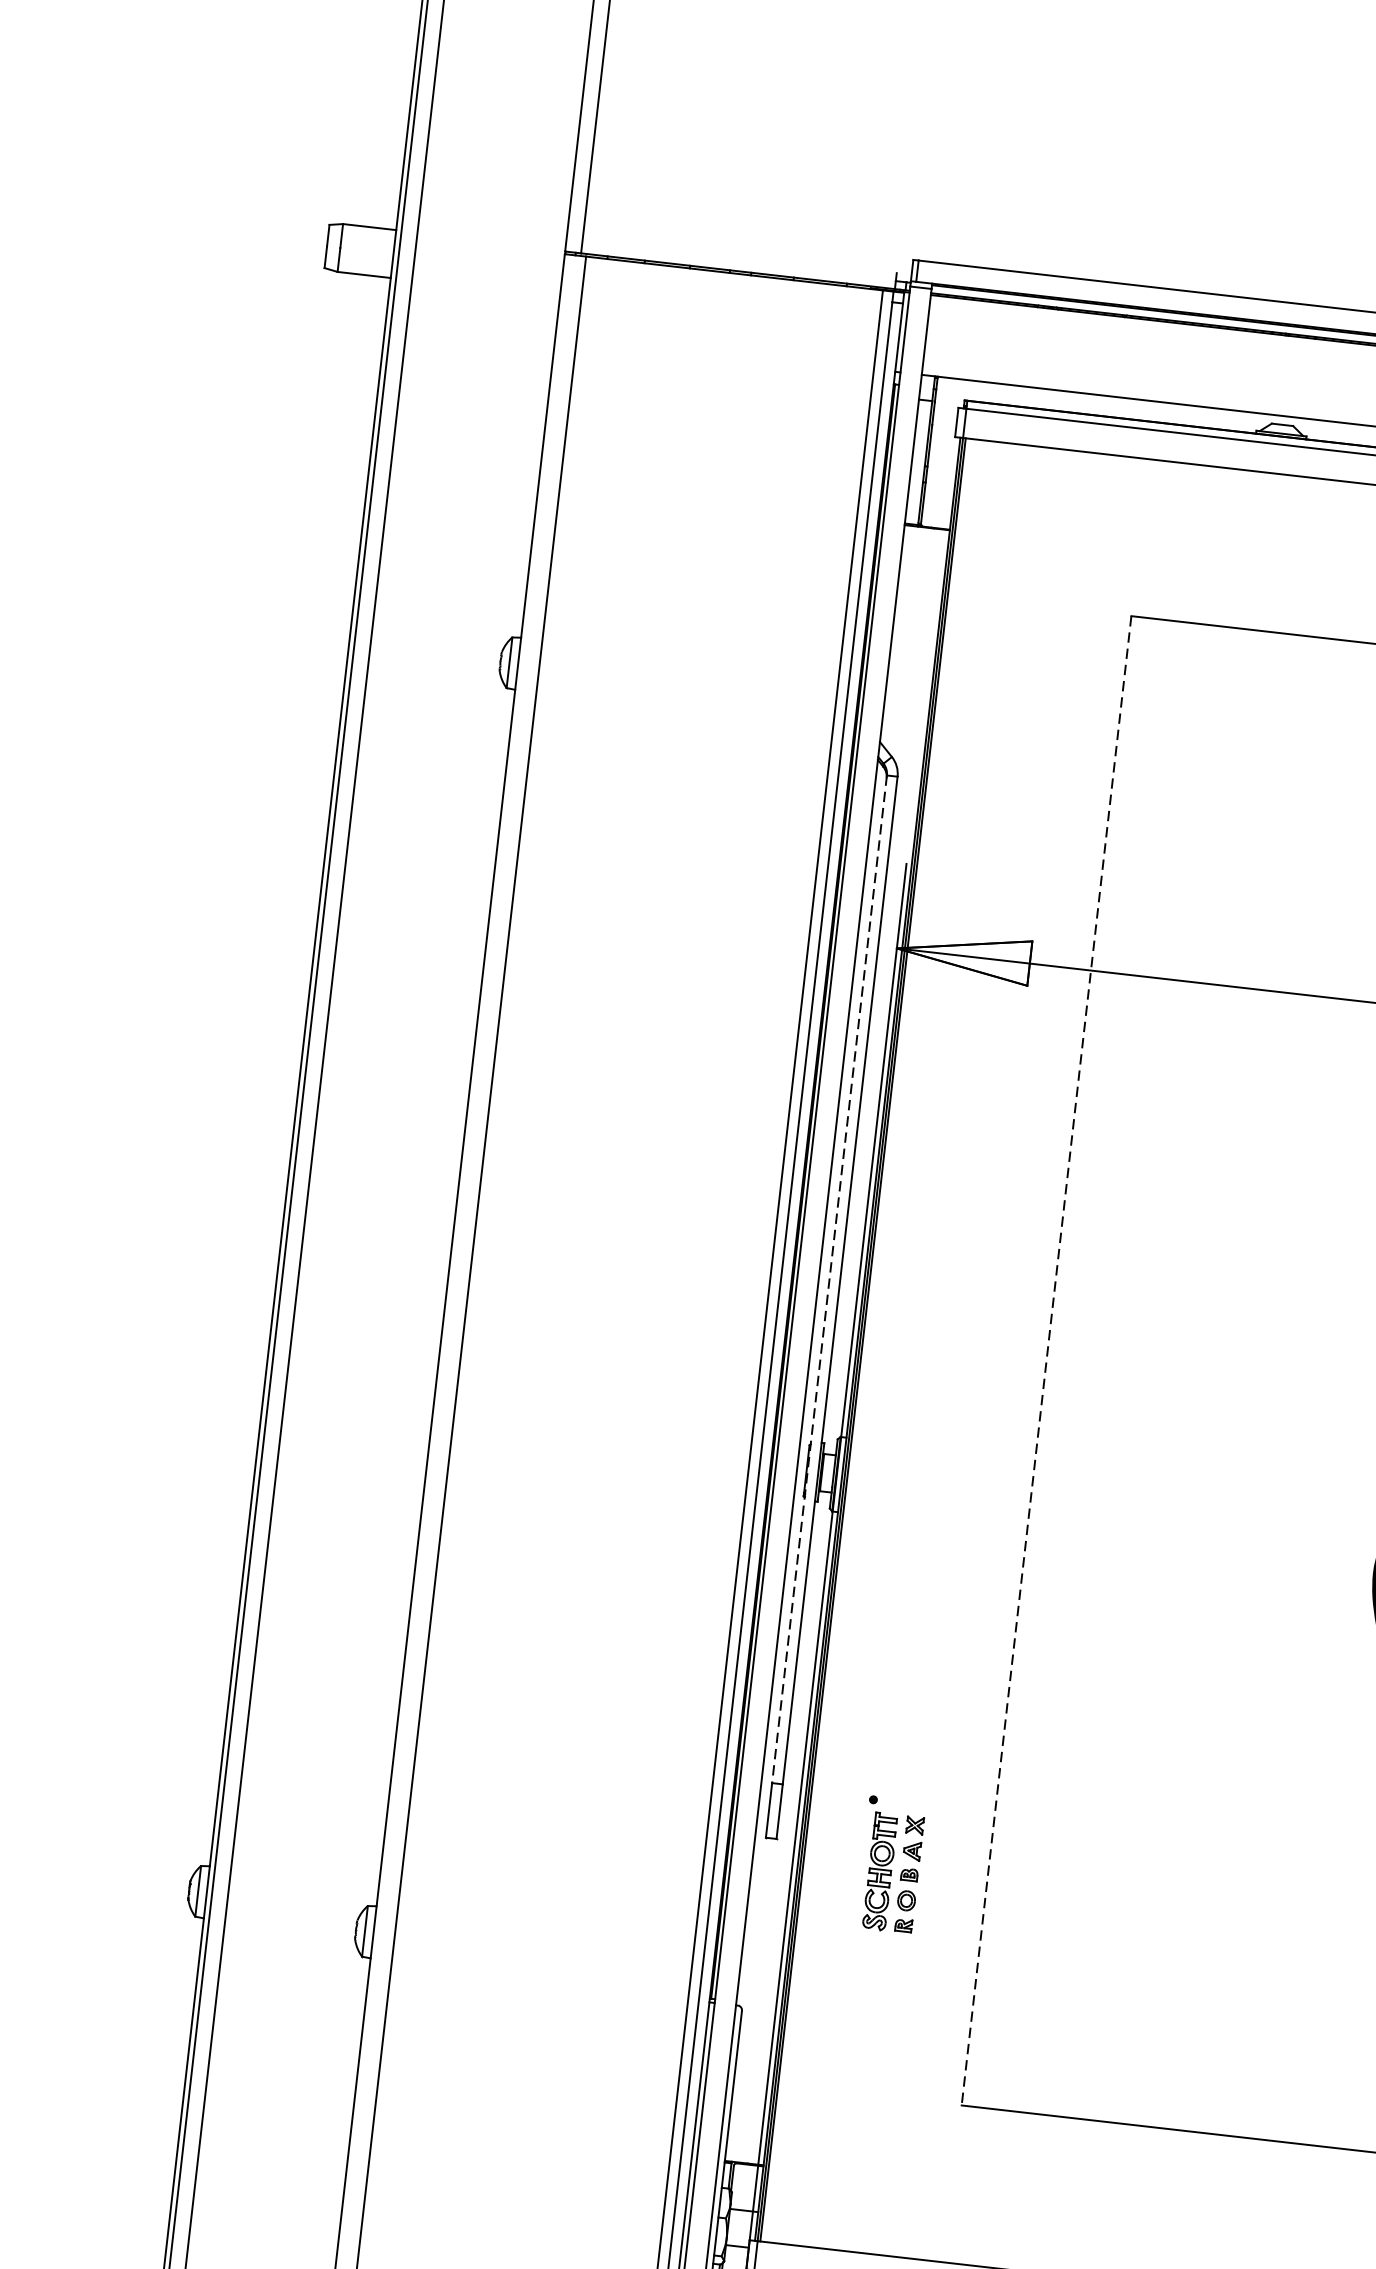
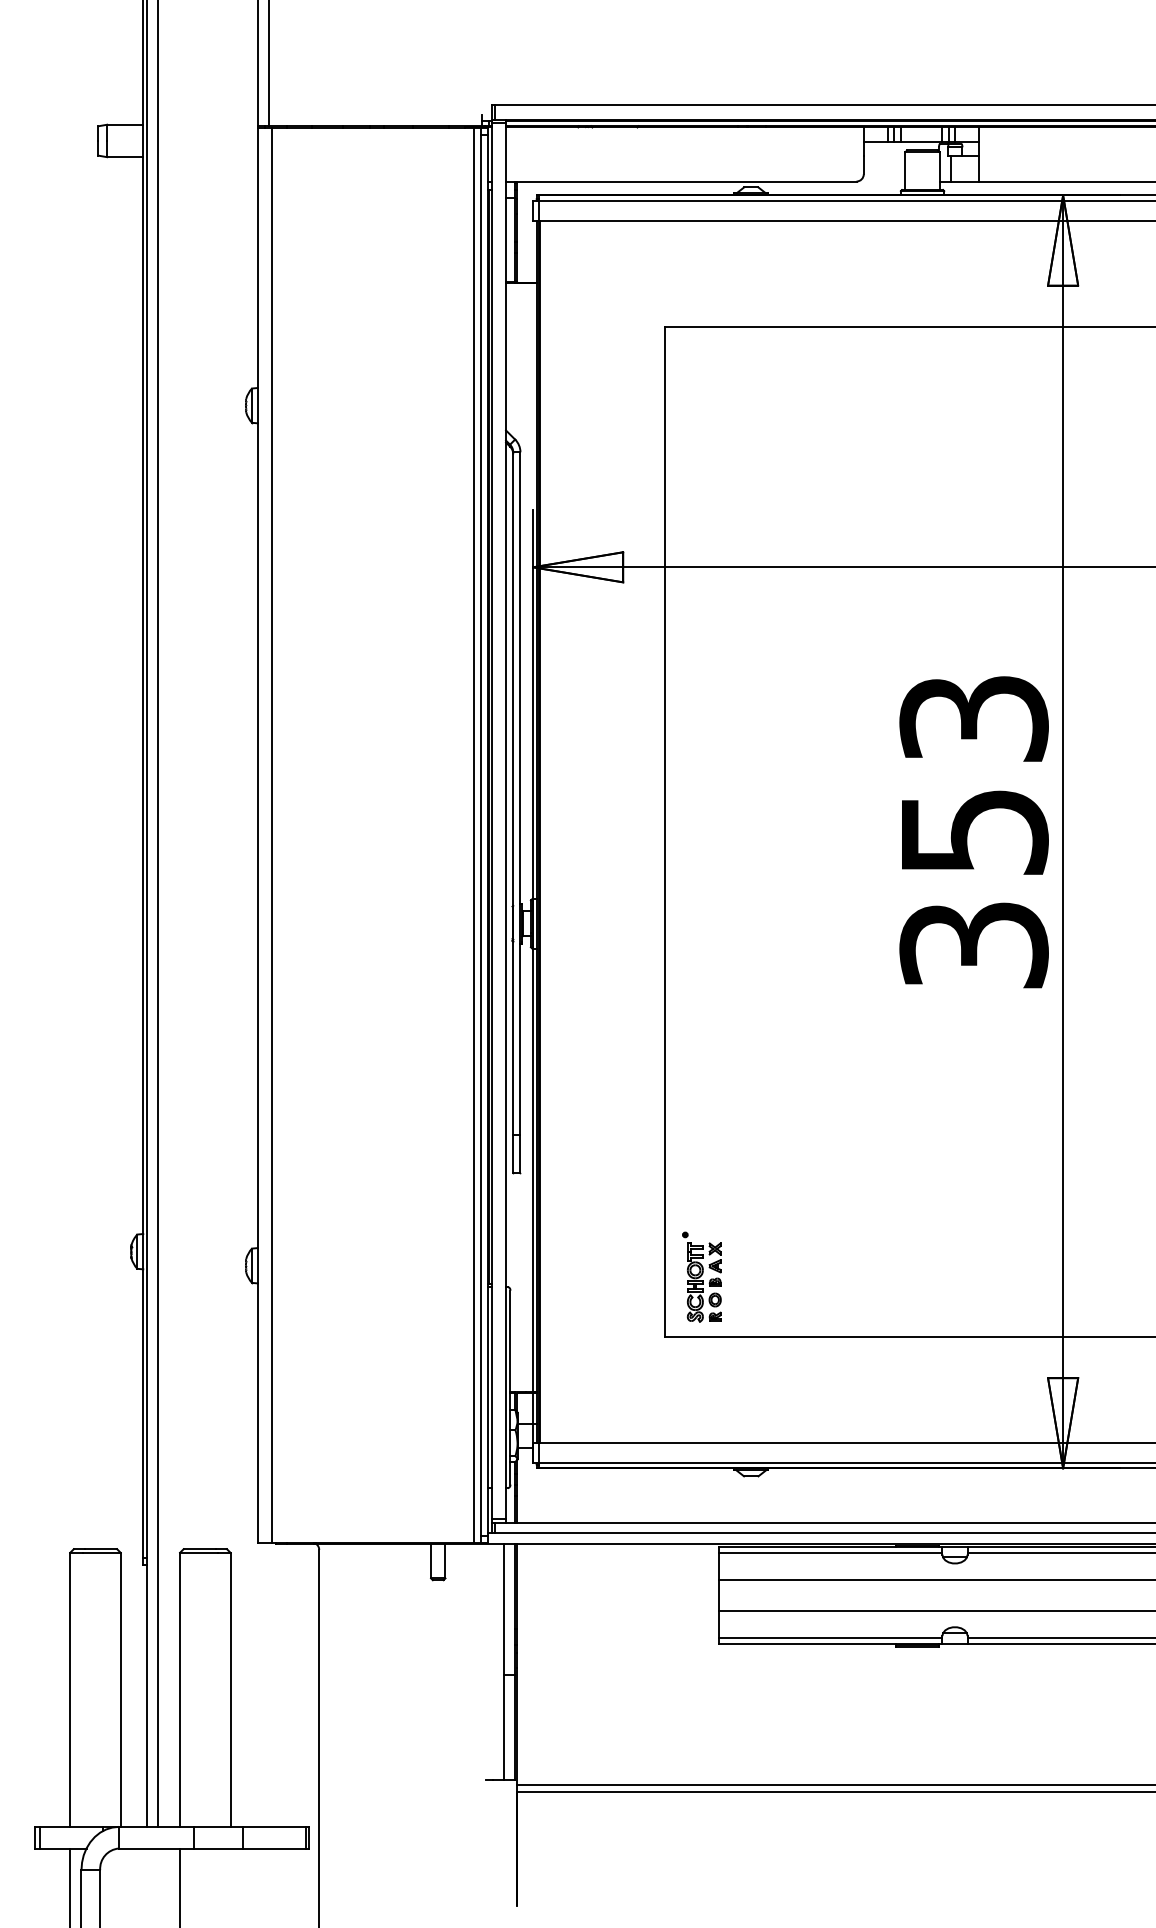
line: (829, 1278) -> (513, 793), dashed -> solid
line: (1046, 1360) -> (664, 831), dashed -> solid
part: (890, 1863) -> (701, 1276), moved

